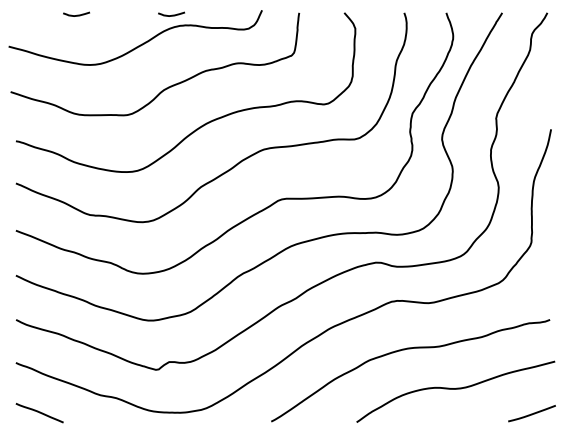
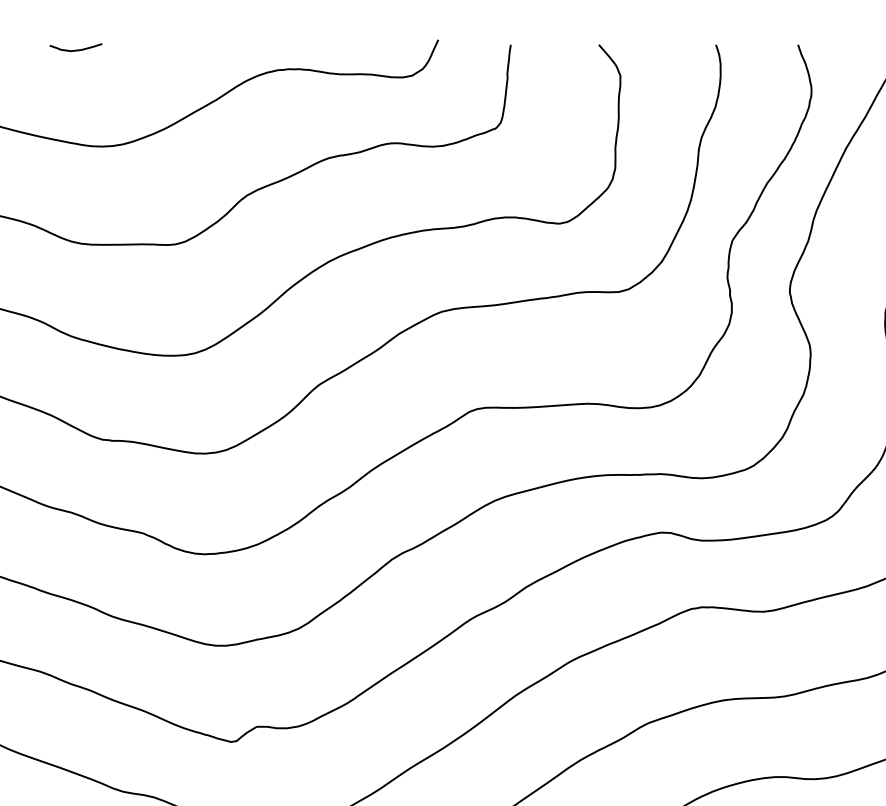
curve: (172, 14) -> (263, 48), removed

